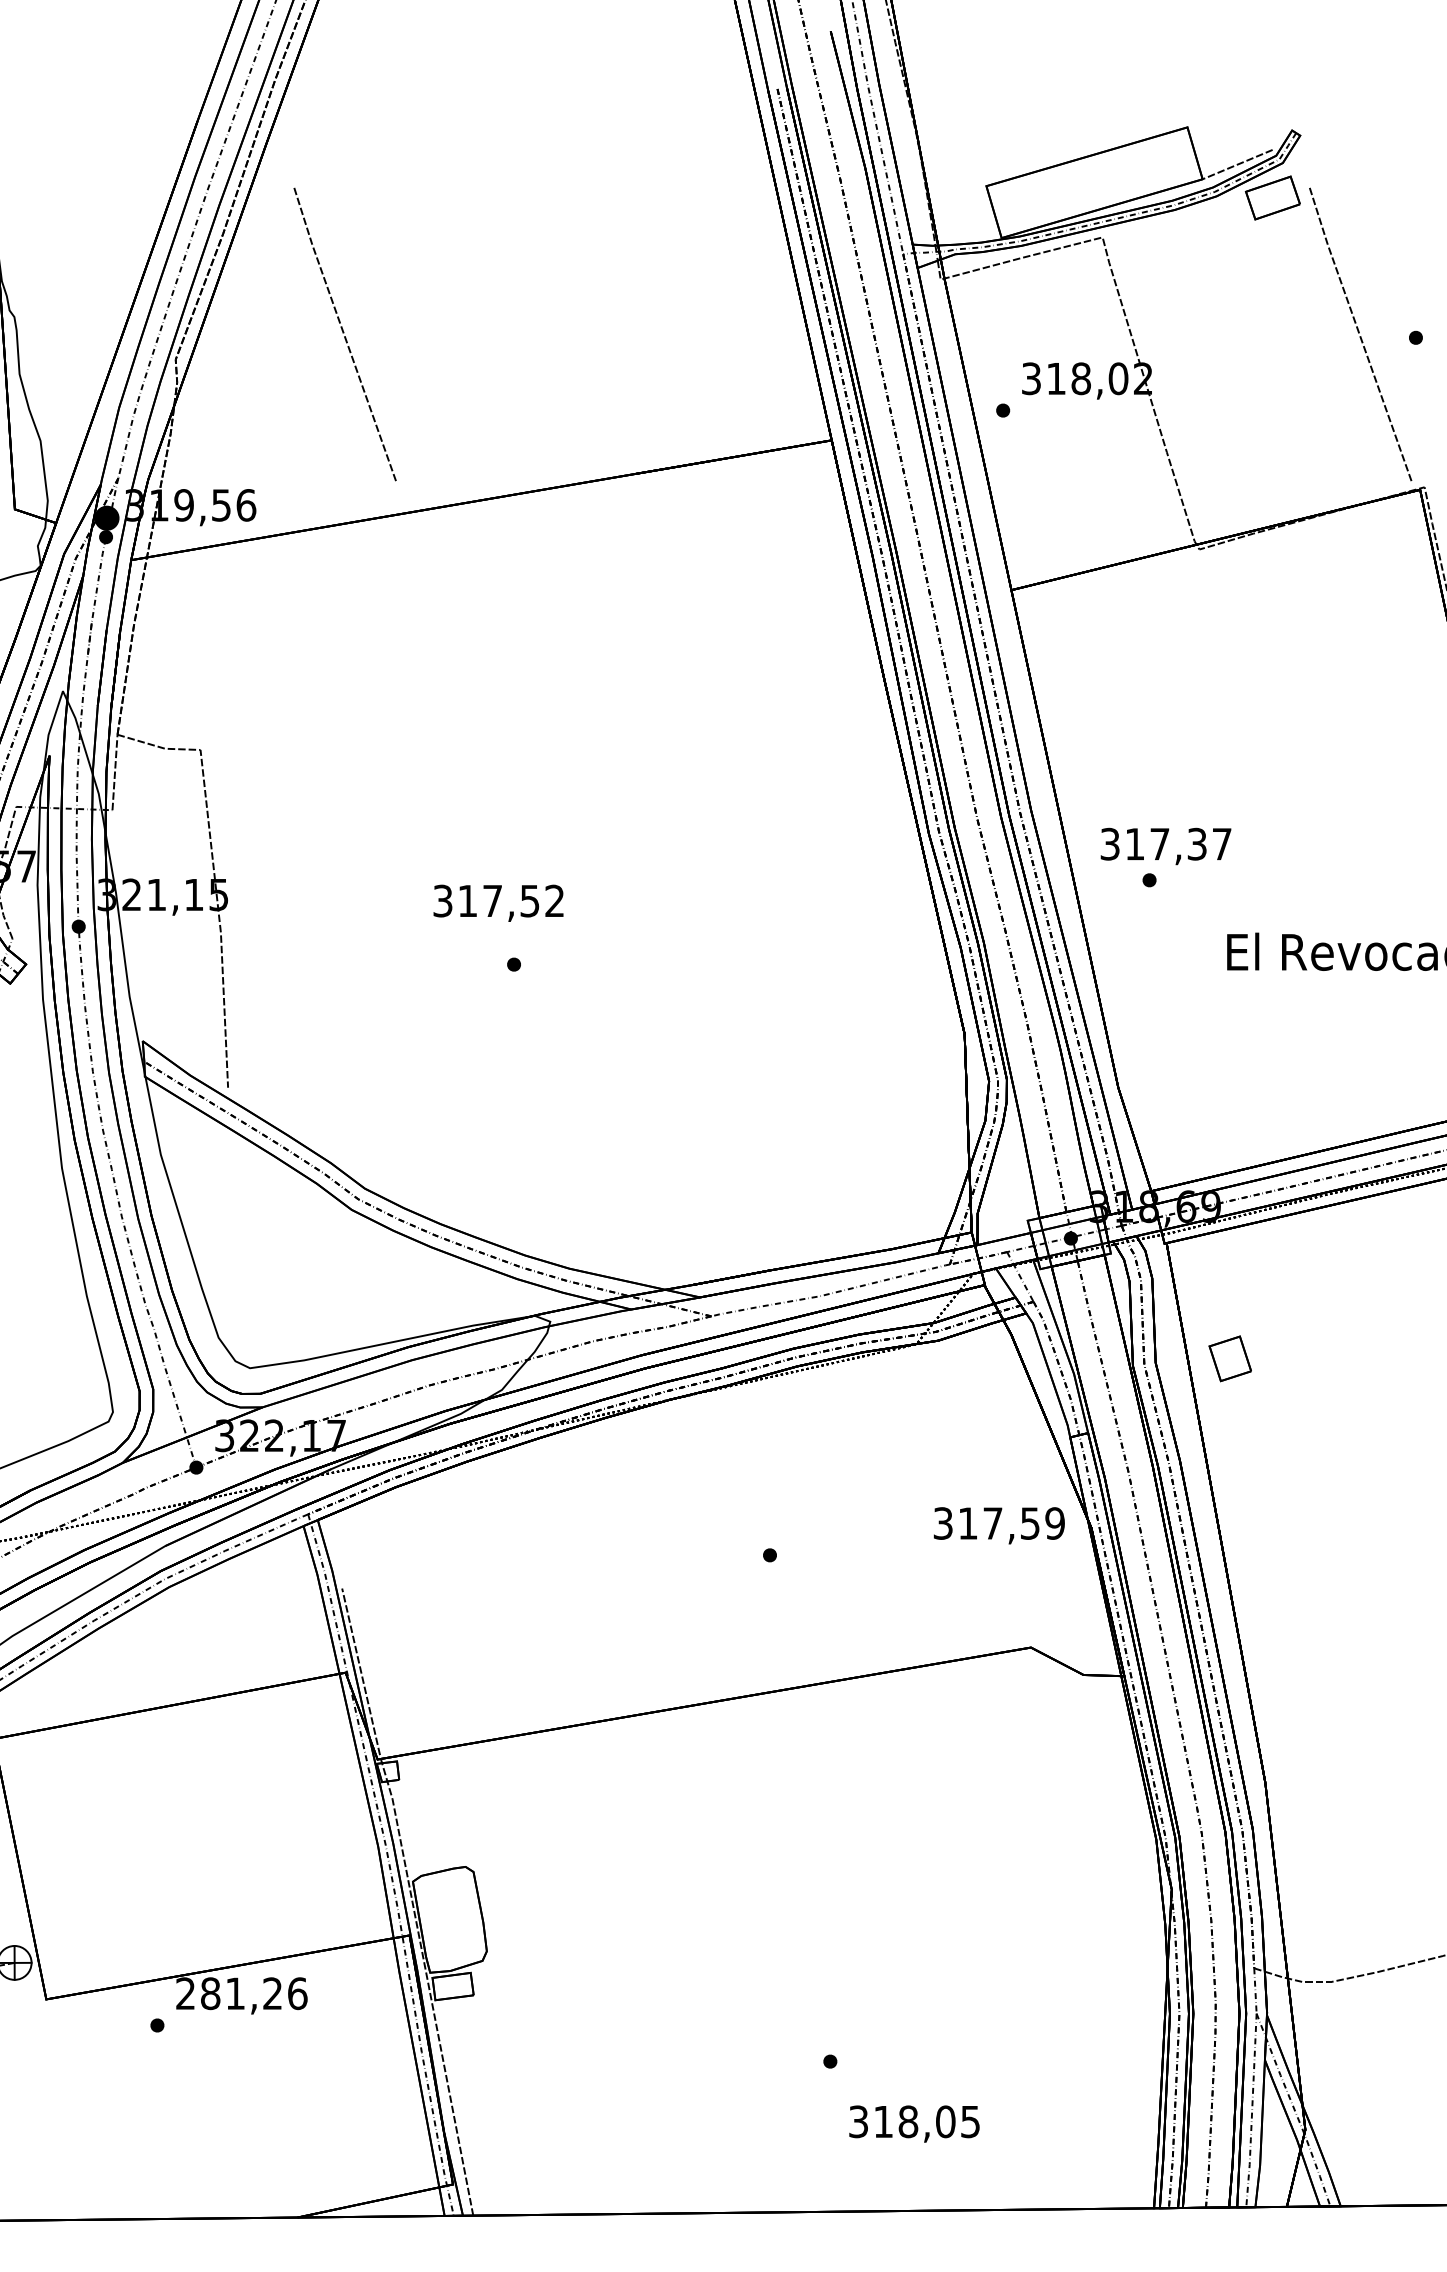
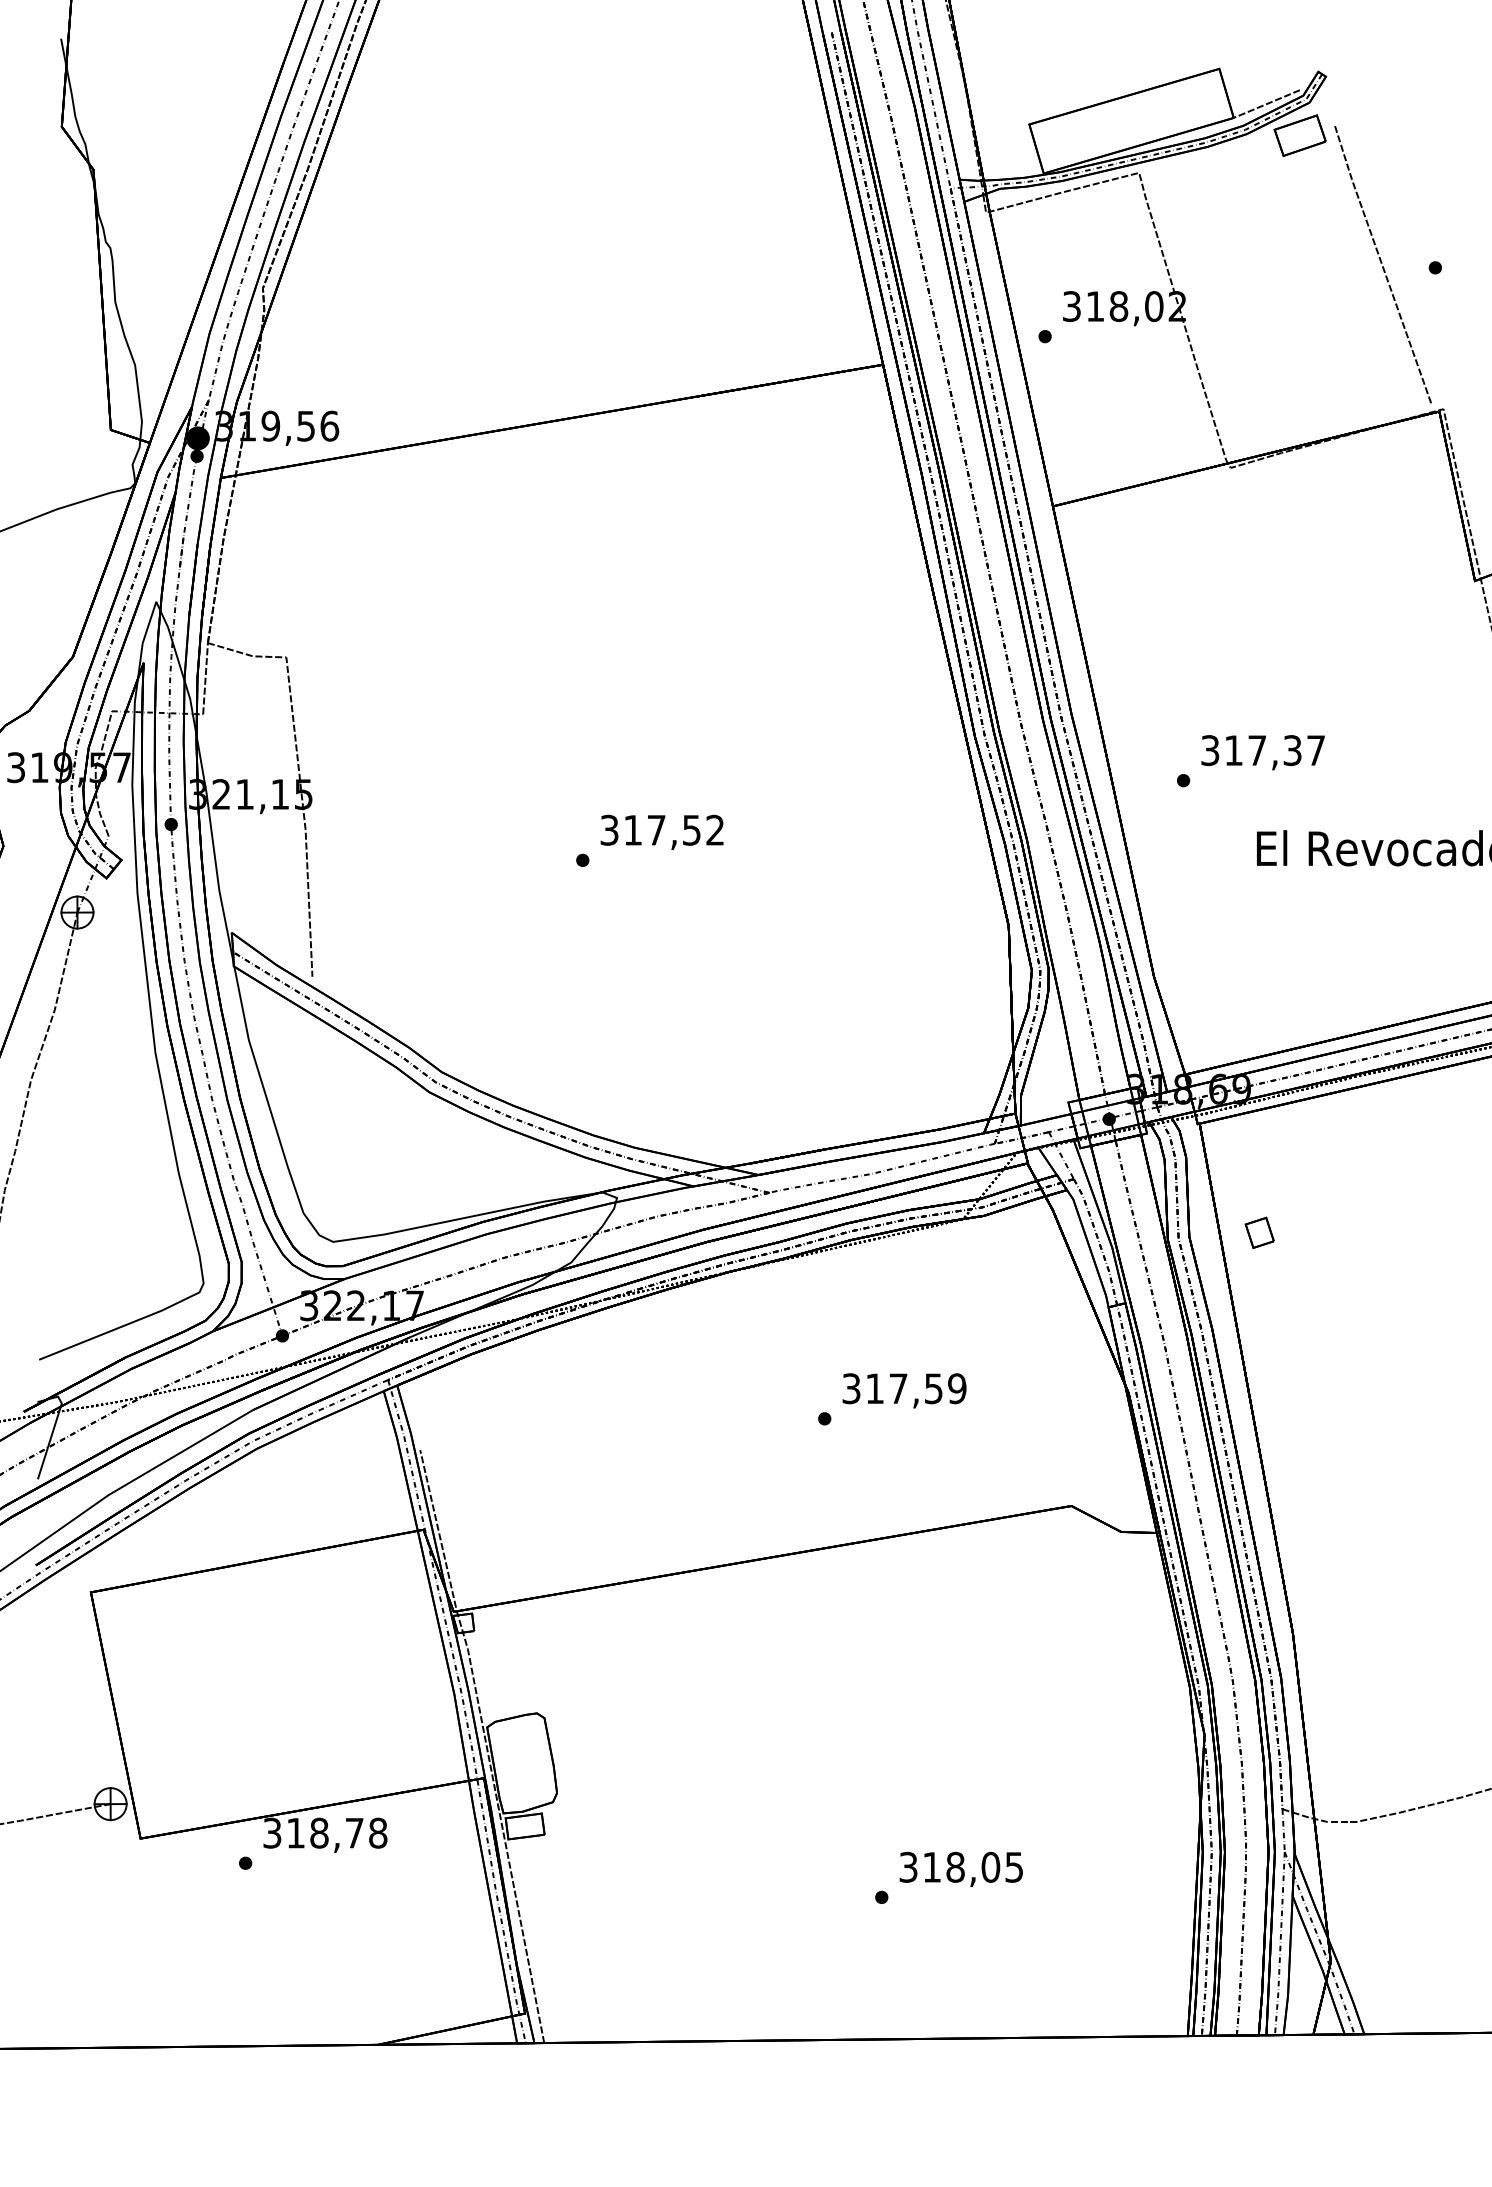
line: (344, 333) -> (422, 263), removed
text: (1165, 846) -> (1262, 752), moved
text: (497, 902) -> (661, 831), moved
part: (1229, 1358) -> (1259, 1232), size x0.71
text: (999, 1525) -> (904, 1390), moved
text: (241, 1992) -> (325, 1832), 281,26 -> 318,78
text: (913, 2124) -> (960, 1869), moved

